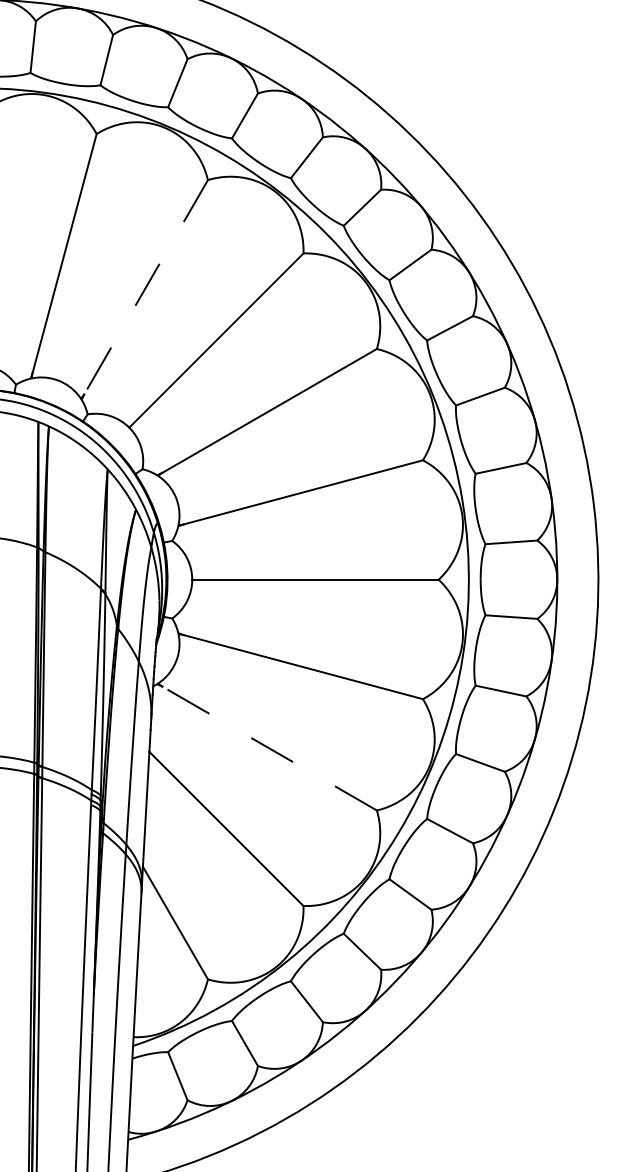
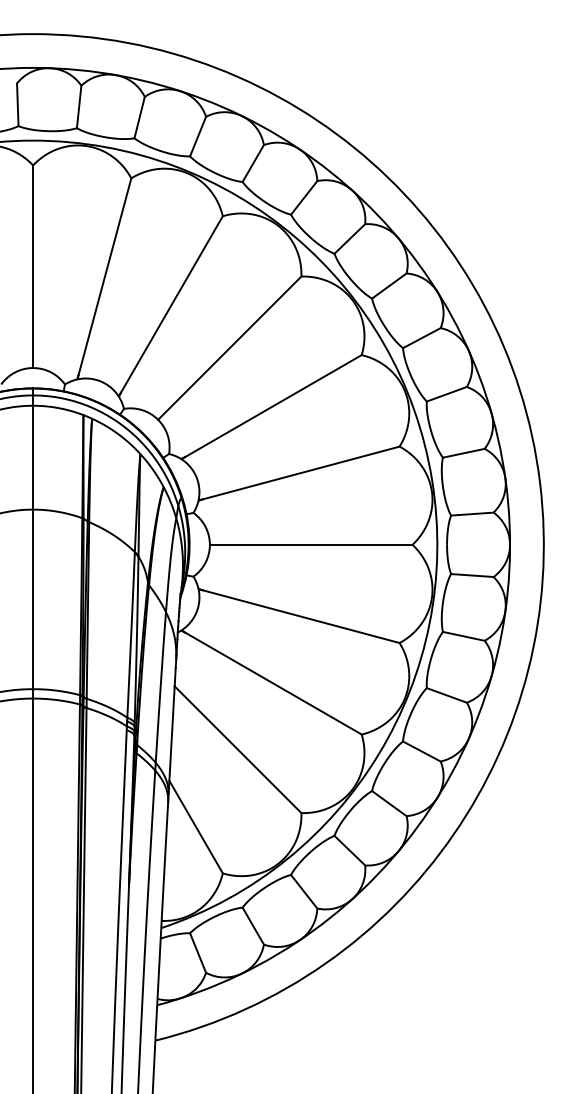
line: (145, 287) -> (171, 304), dashed -> solid
line: (269, 748) -> (273, 683), dashed -> solid

